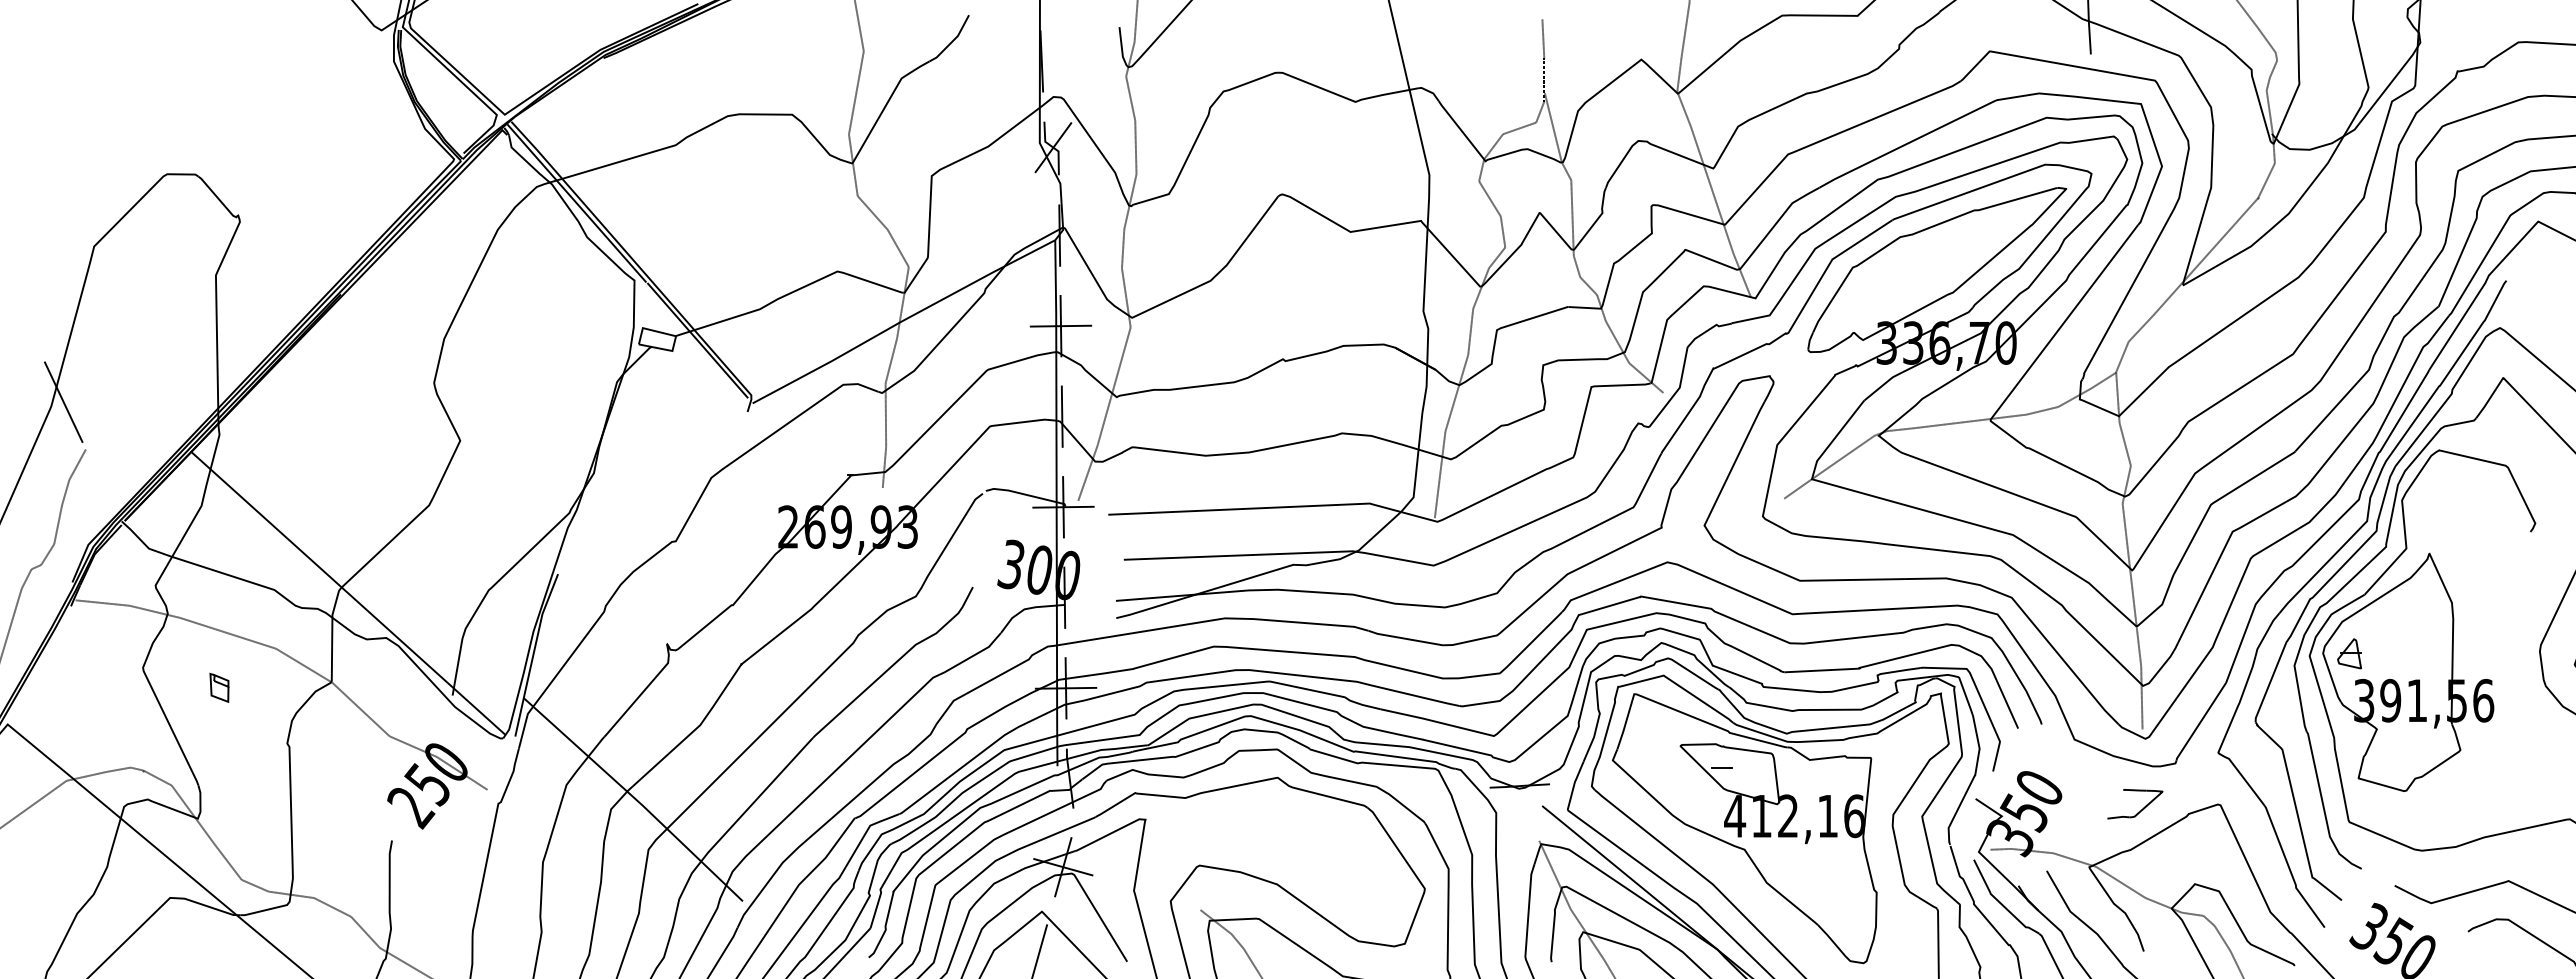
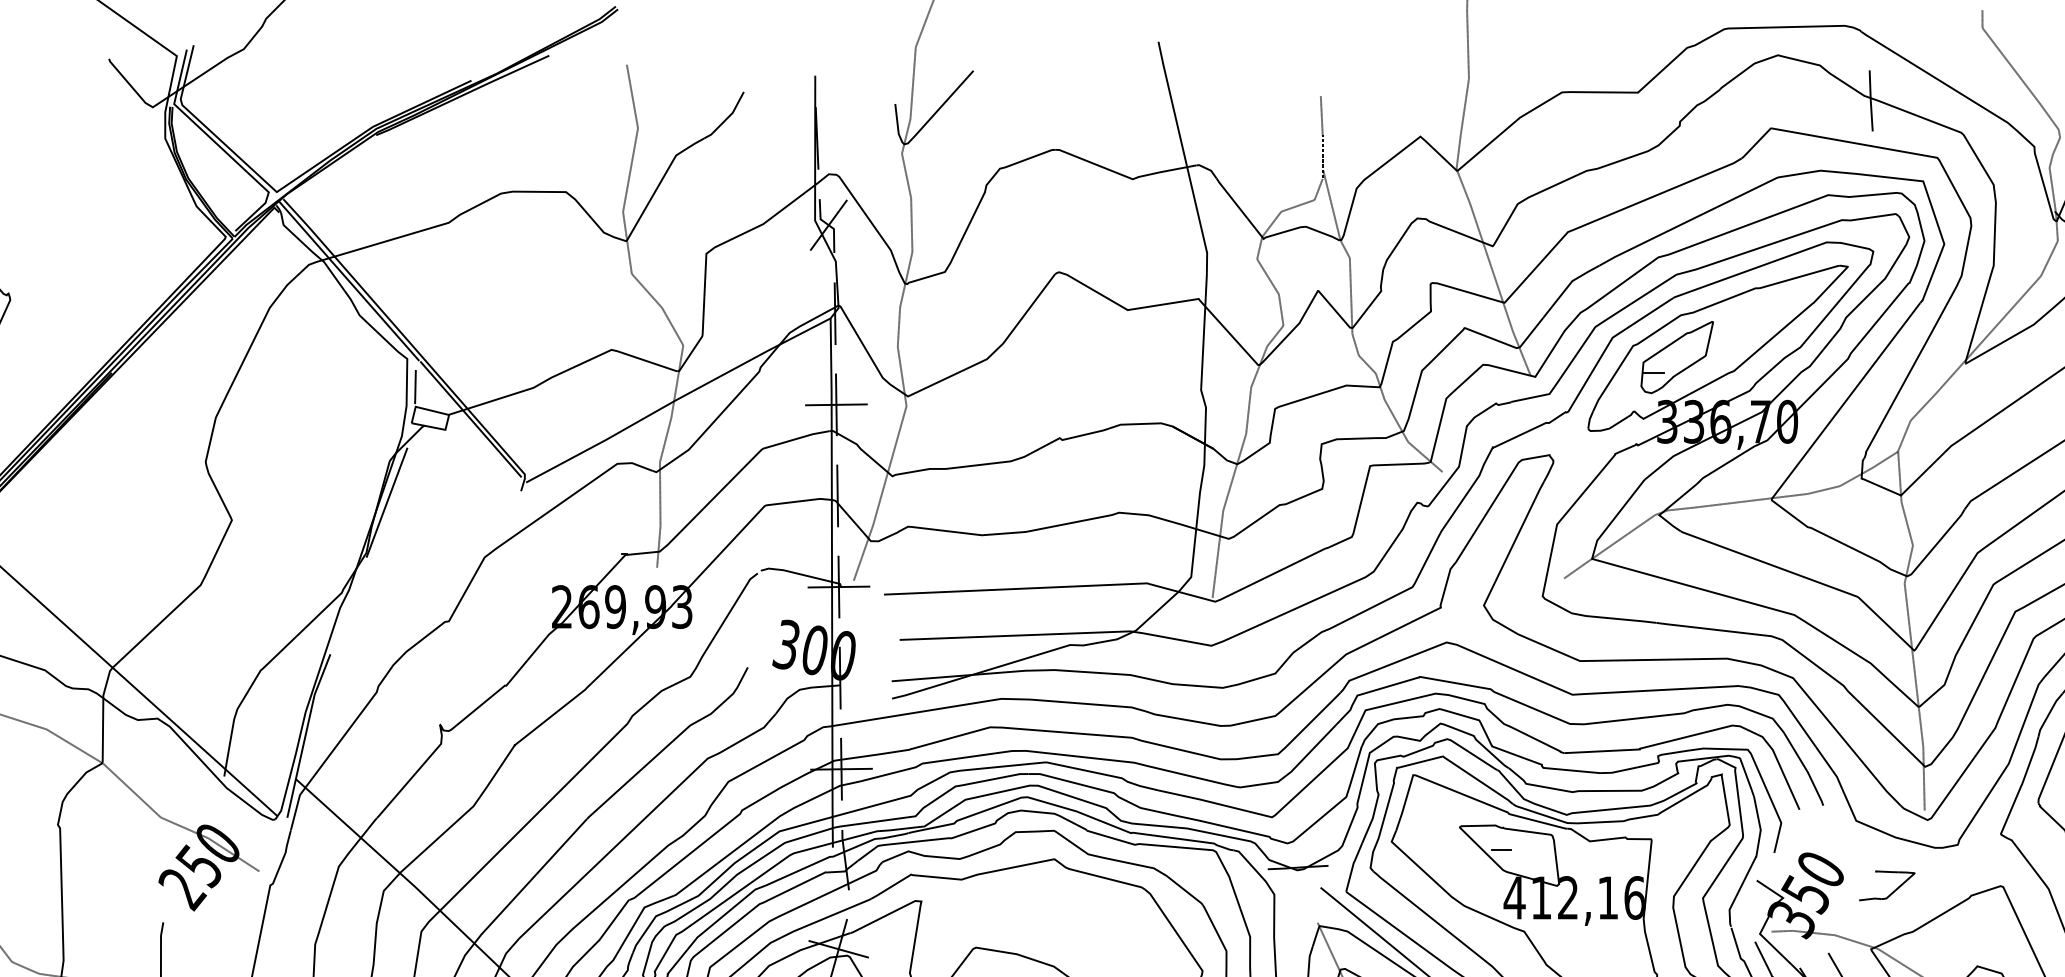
part: (1896, 278) -> (1677, 356), added
line: (642, 308) -> (415, 387), added
line: (614, 423) -> (387, 502), added
part: (2138, 811) -> (1890, 893), moved

